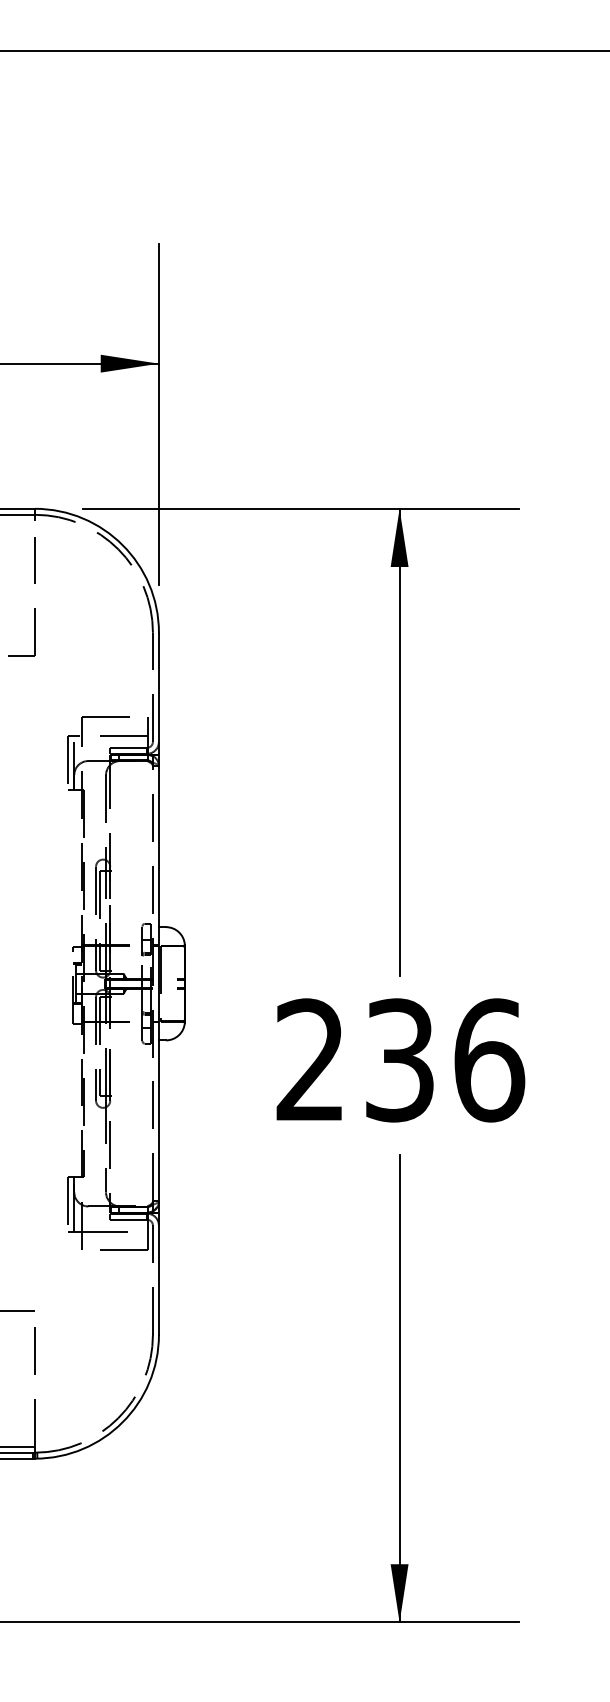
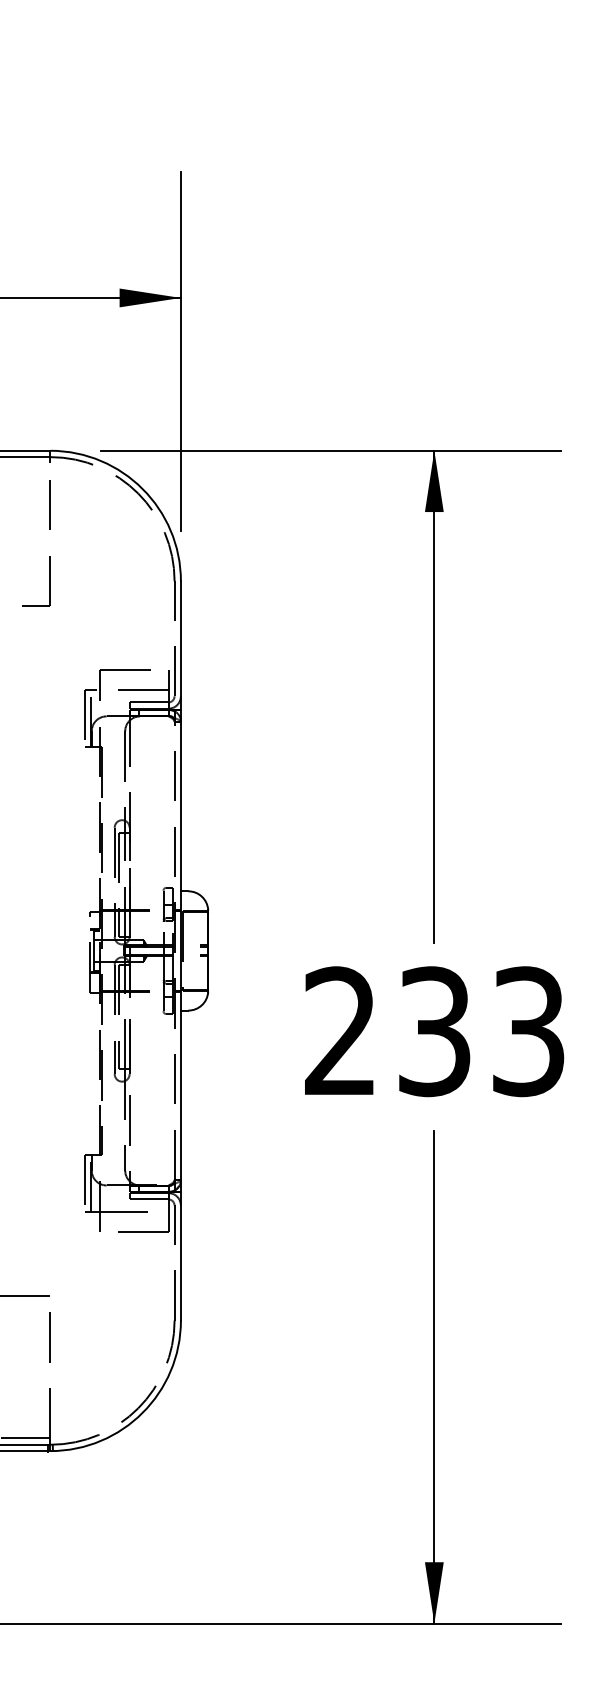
text: (489, 1060) -> (529, 1031), 236 -> 233

